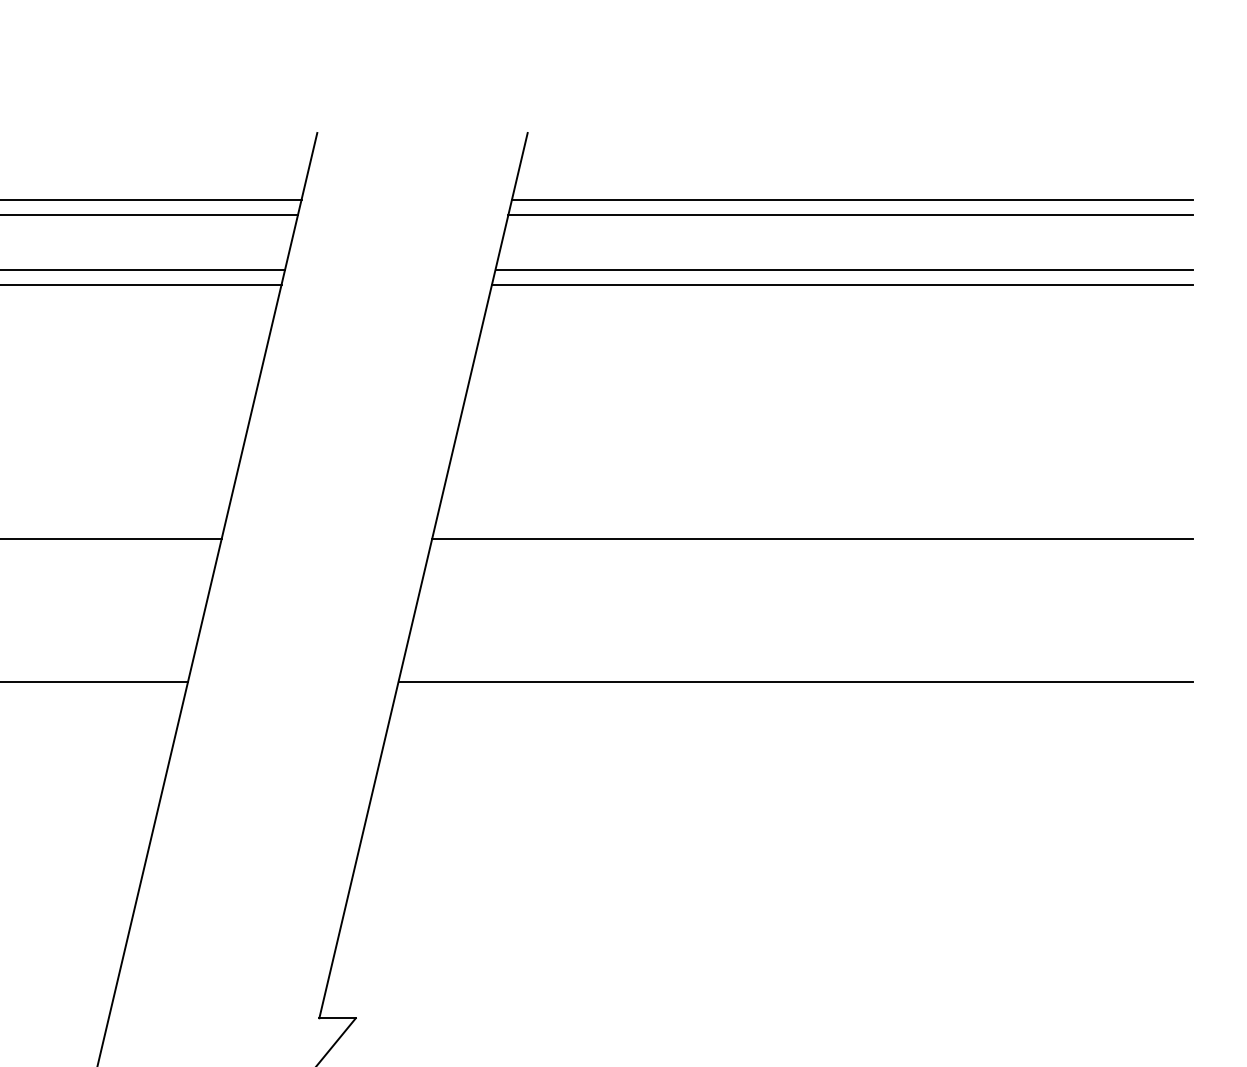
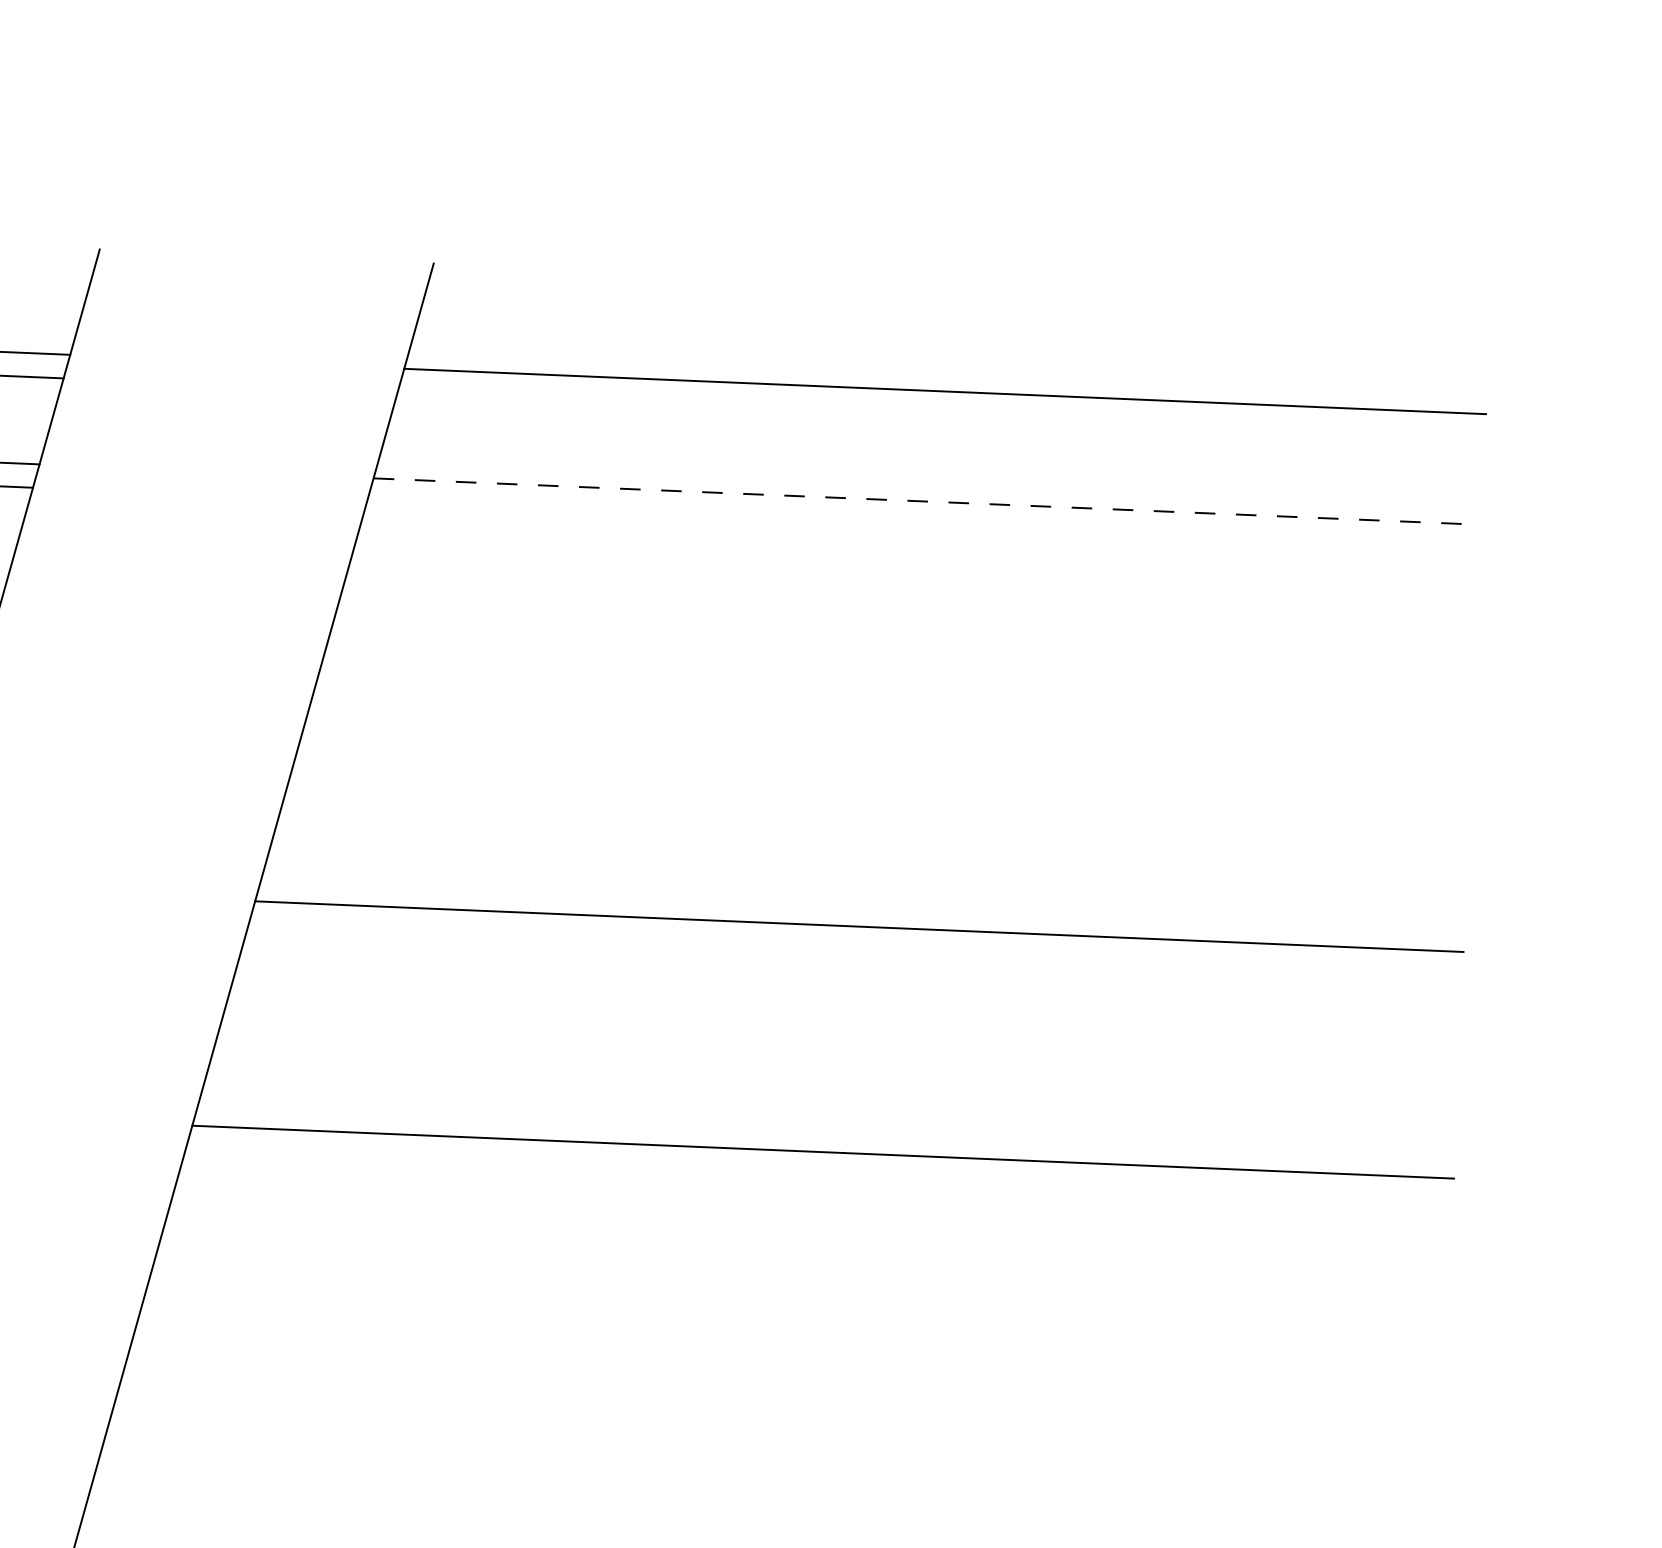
line: (850, 214) -> (940, 414), removed
line: (844, 269) -> (927, 501), solid -> dashed
line: (842, 284) -> (923, 524), removed

